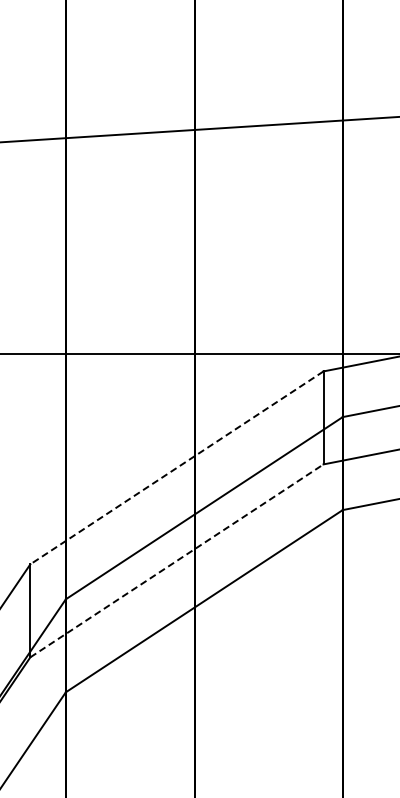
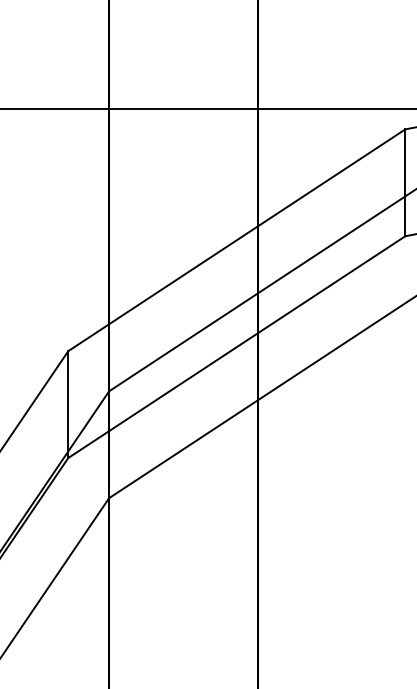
line: (176, 468) -> (236, 241), dashed -> solid
line: (177, 560) -> (237, 346), dashed -> solid

